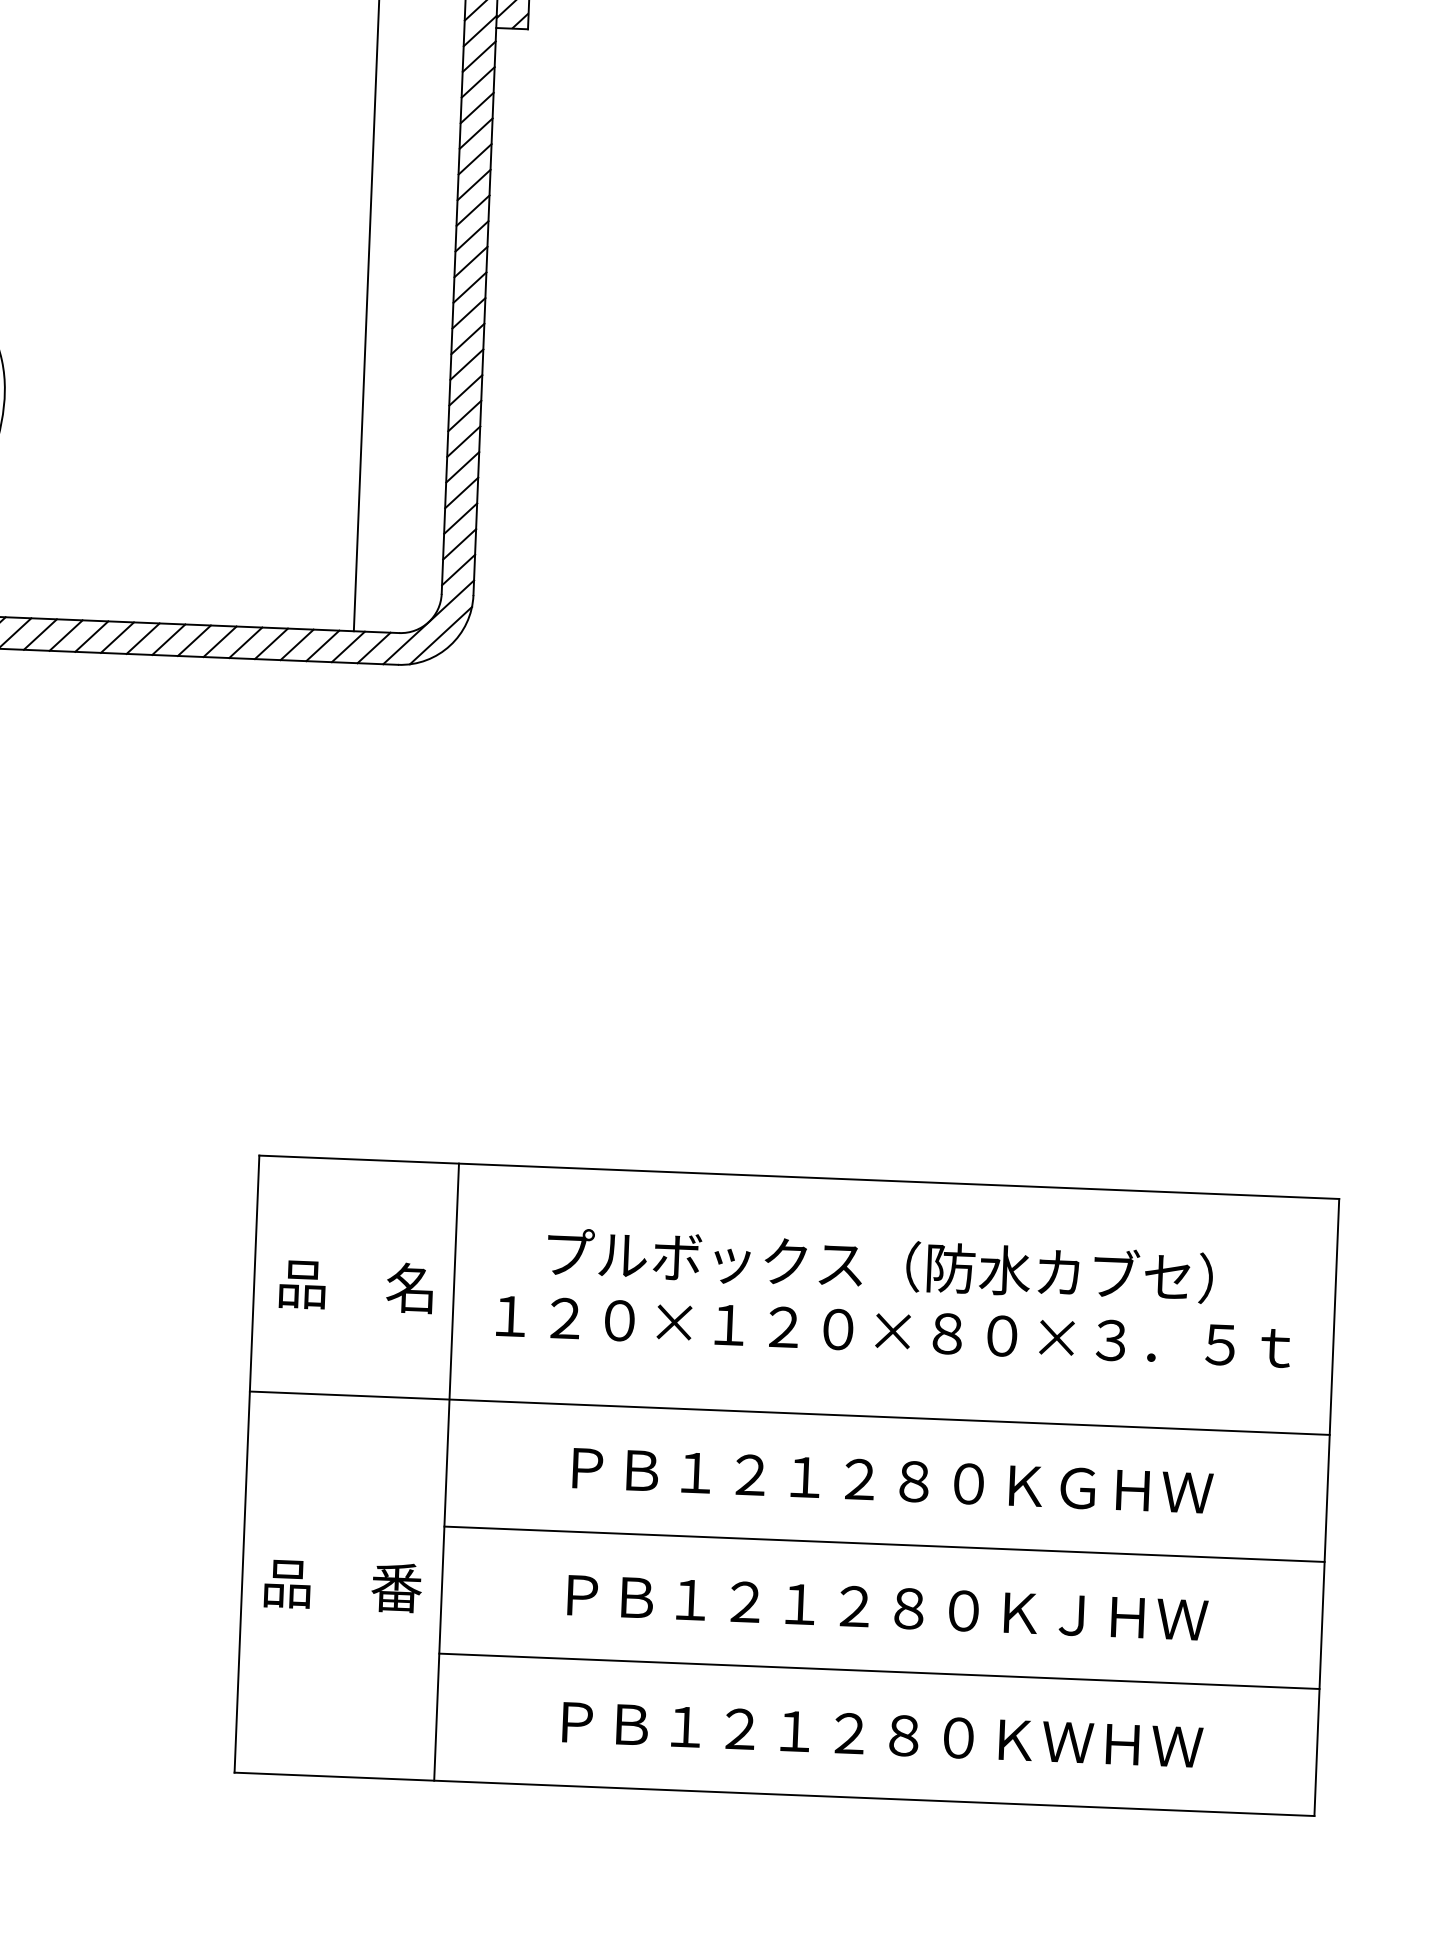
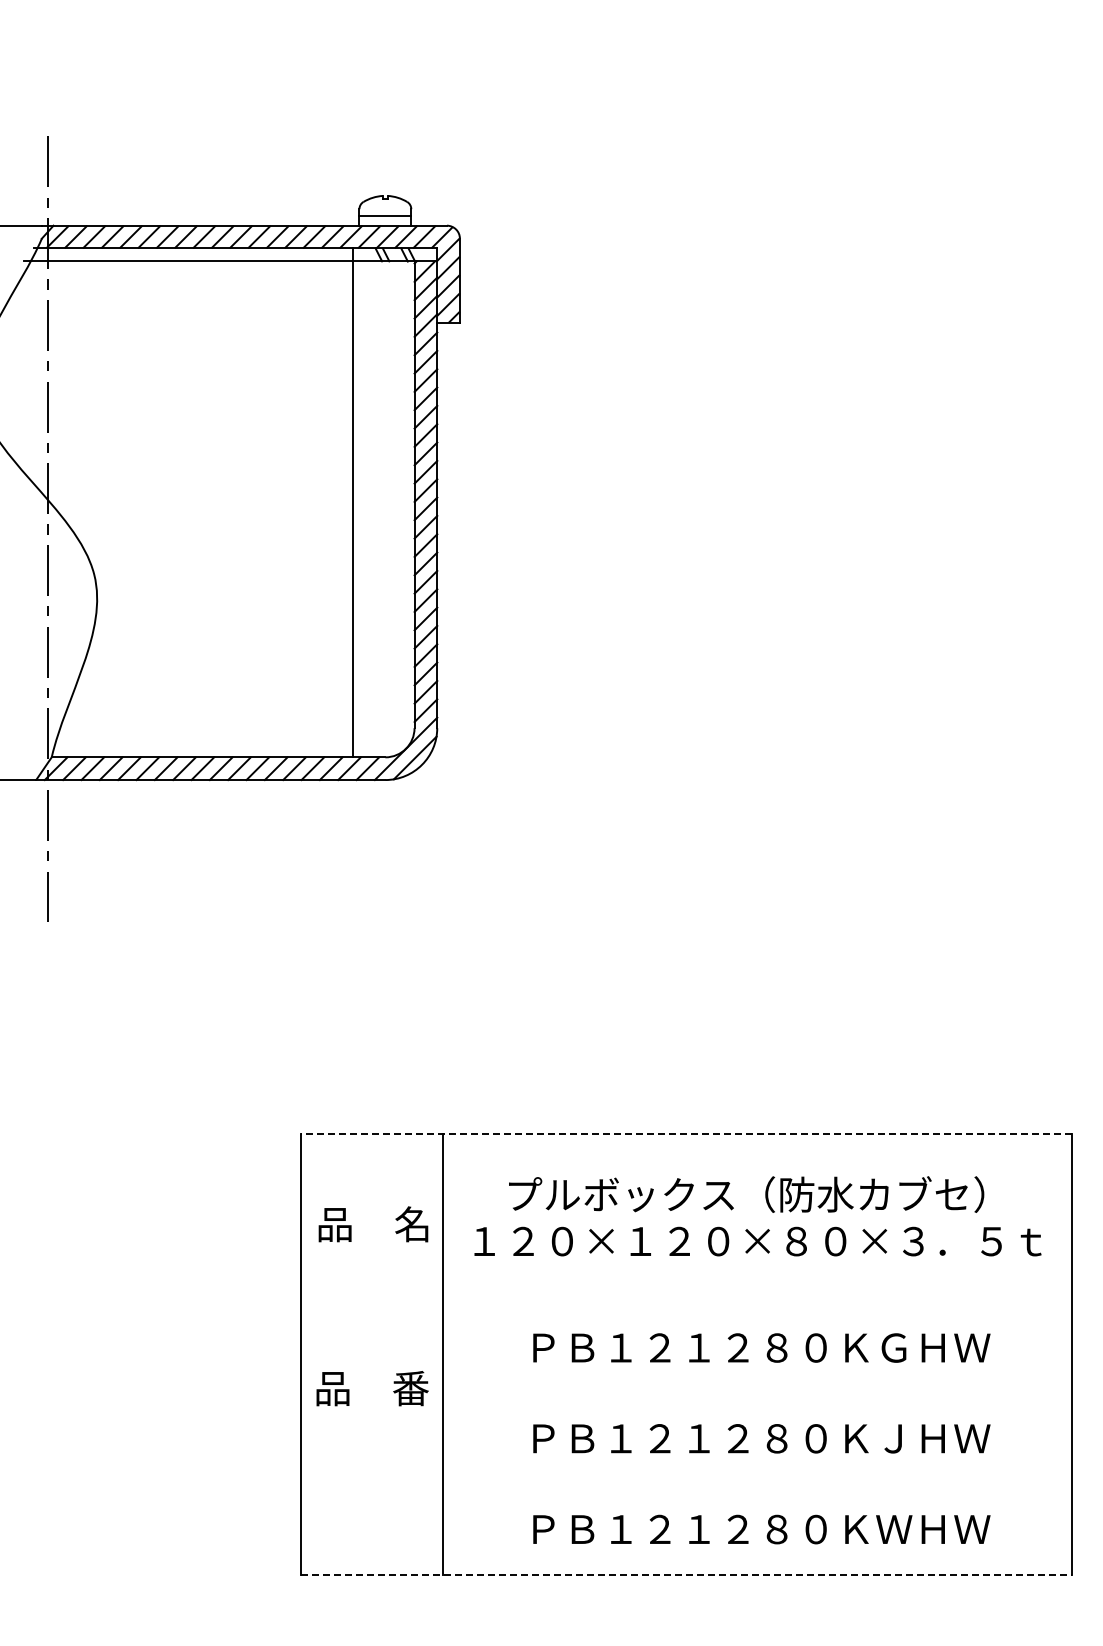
line: (799, 1177) -> (686, 1134), solid -> dashed
line: (790, 1412) -> (686, 1302), removed
line: (884, 1544) -> (757, 1393), removed
text: (342, 1585) -> (372, 1388), moved
line: (879, 1671) -> (757, 1484), removed
line: (774, 1795) -> (686, 1575), solid -> dashed

